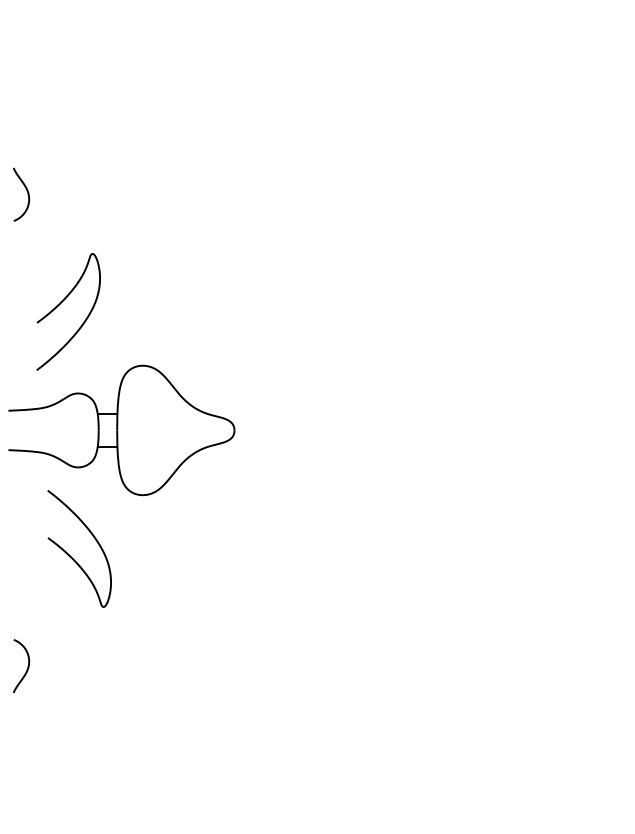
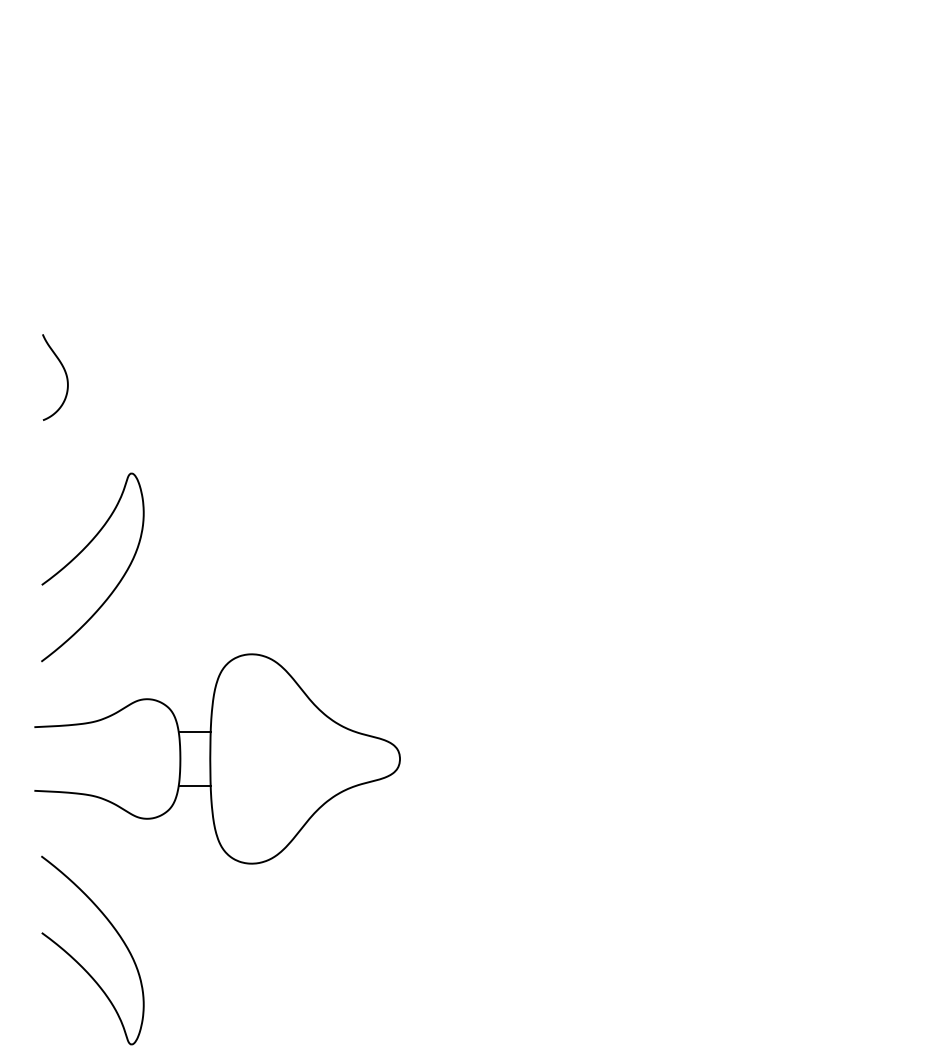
curve: (61, 303) -> (81, 553), moved
curve: (71, 556) -> (79, 962), moved

